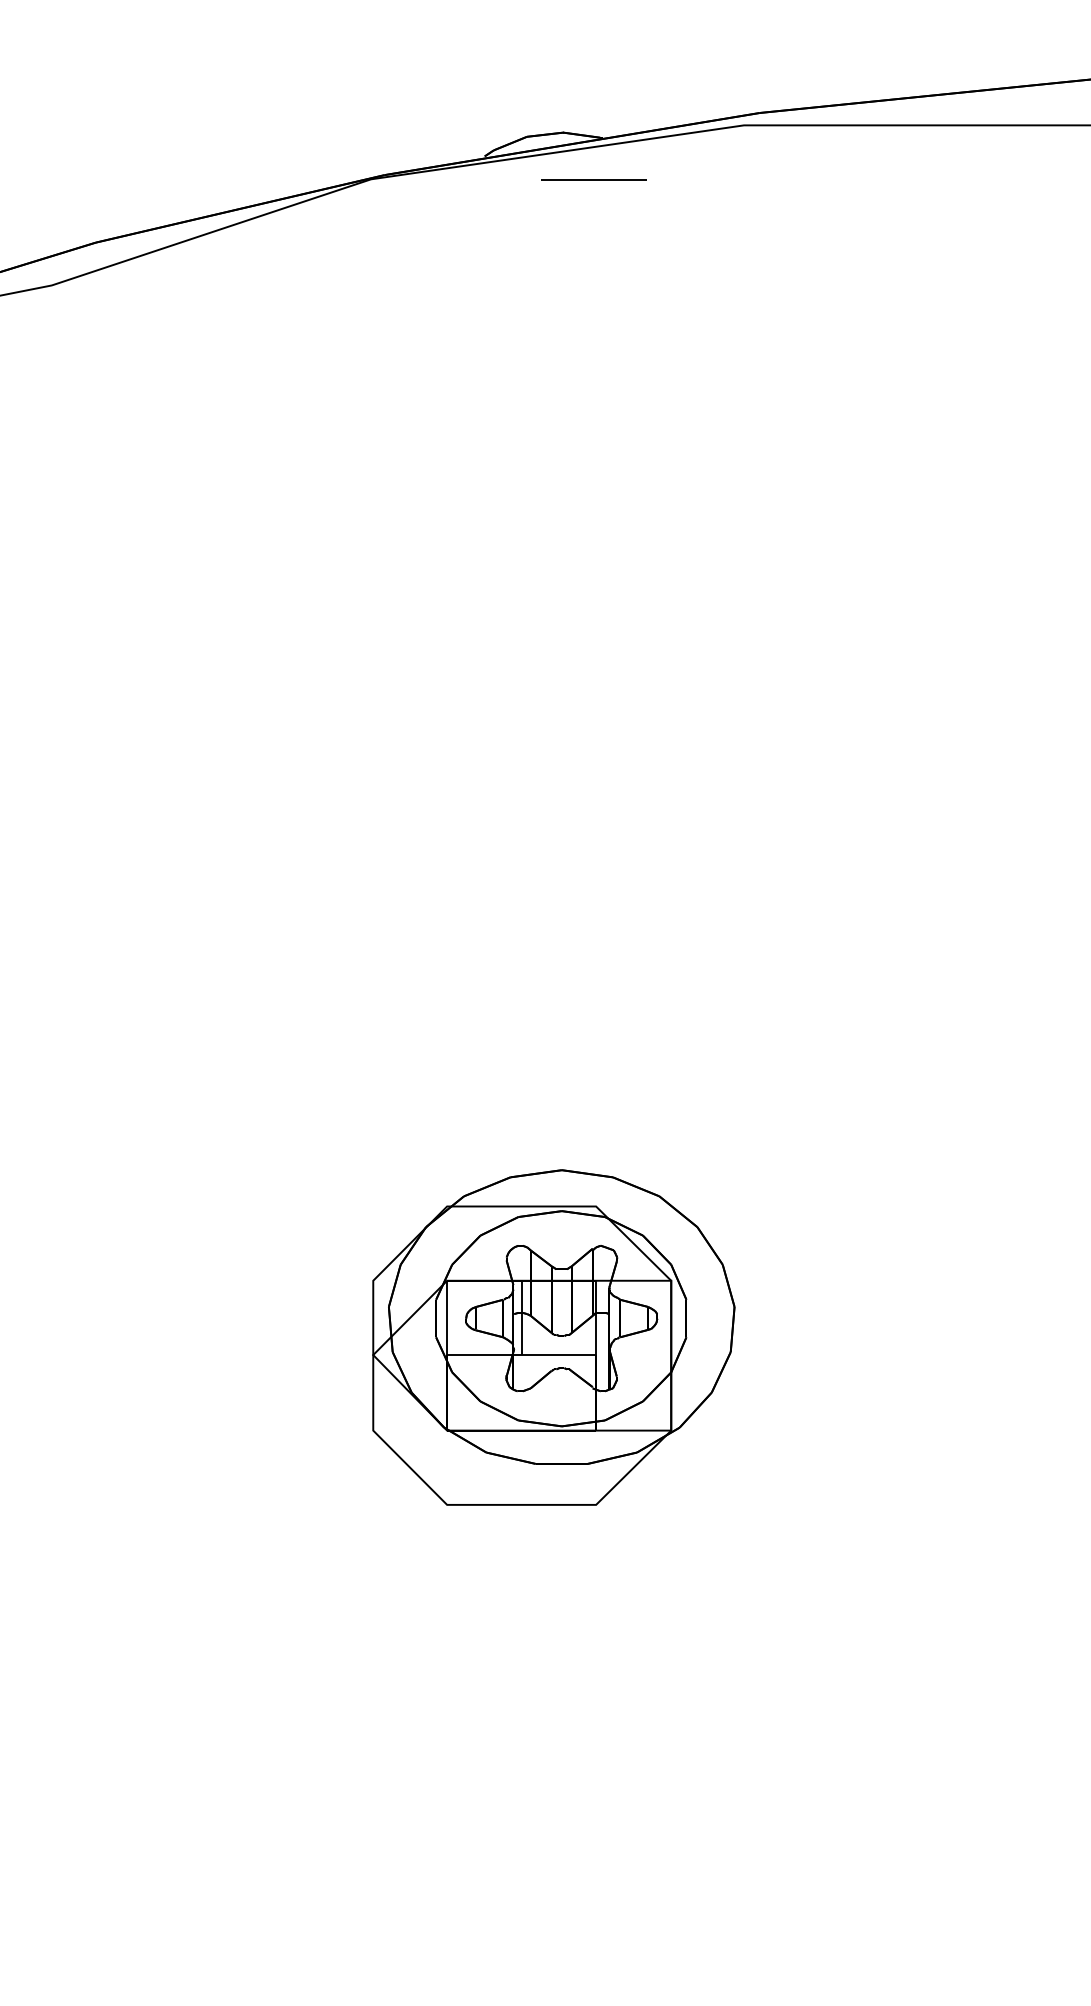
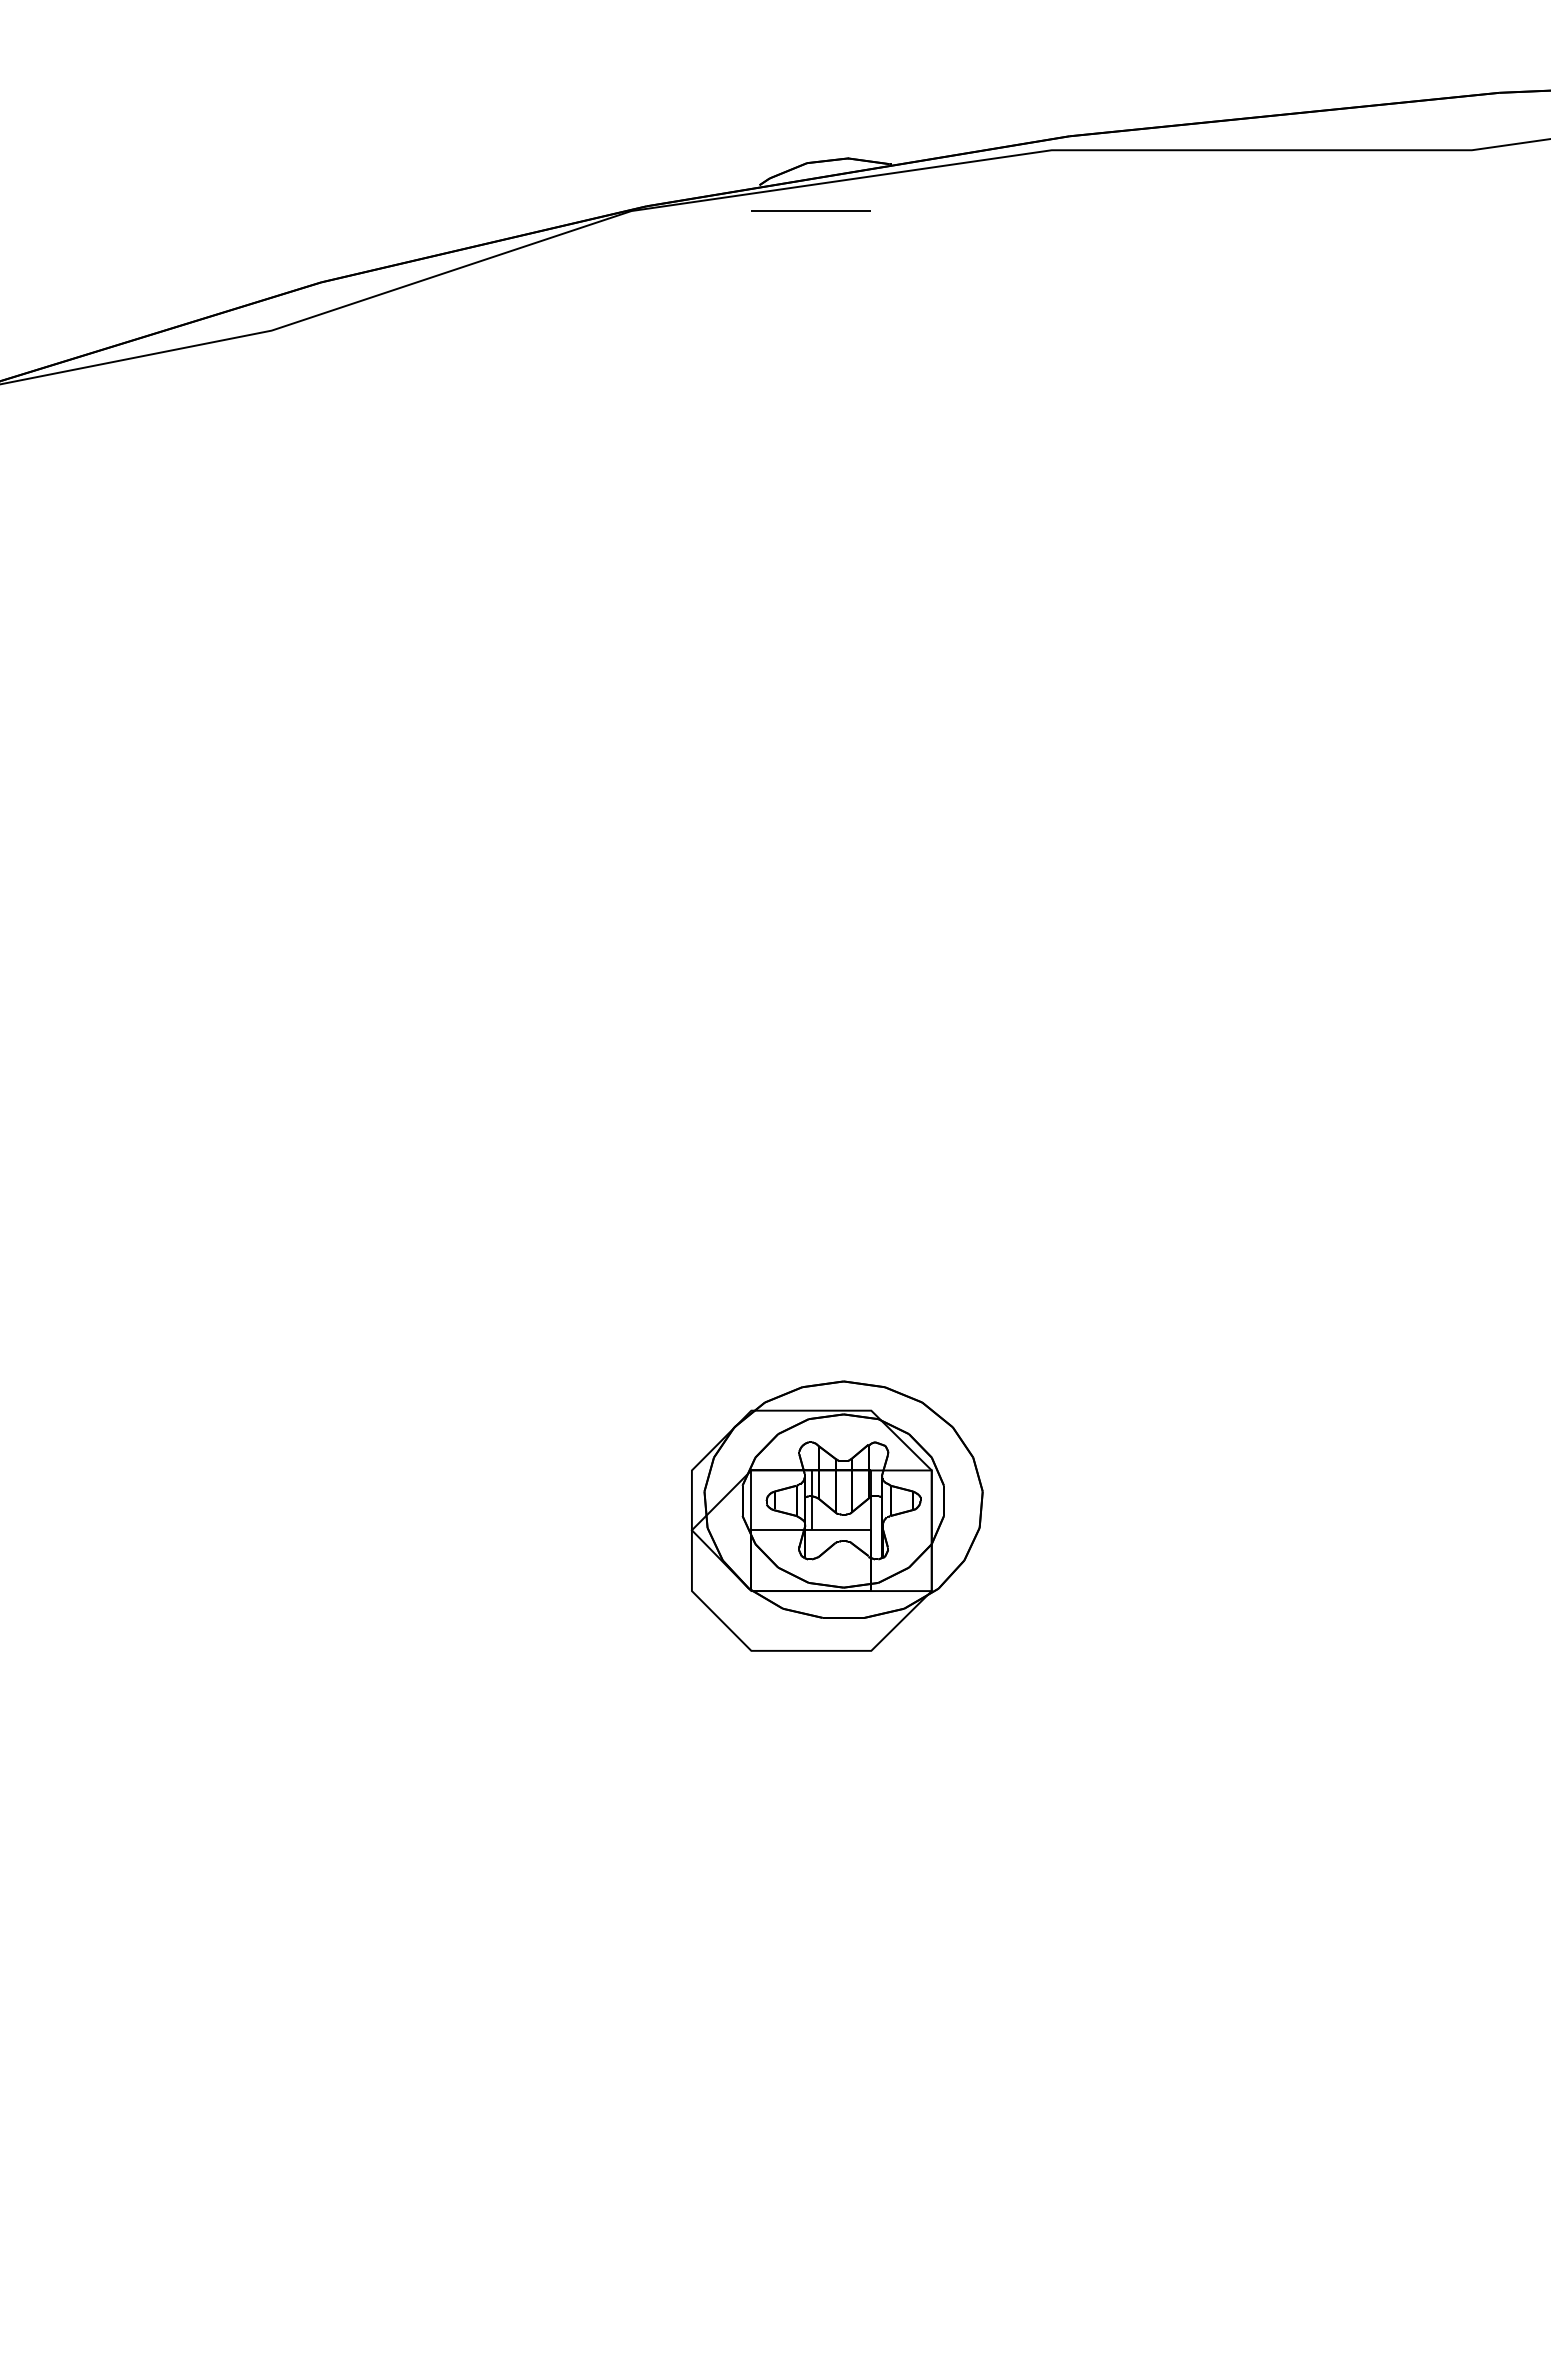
line: (592, 179) -> (810, 210), moved
part: (553, 1336) -> (836, 1515), size x0.71

